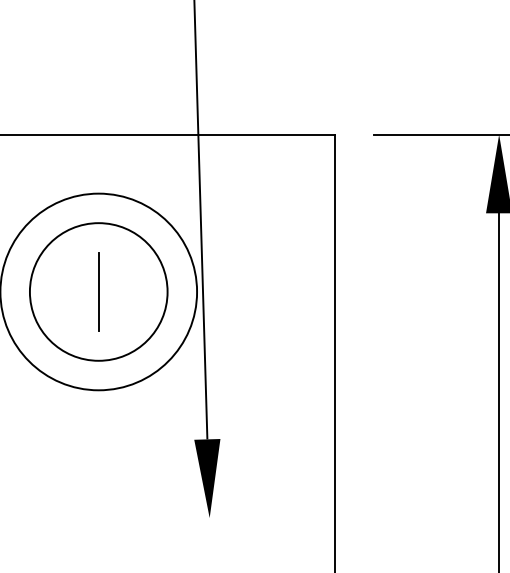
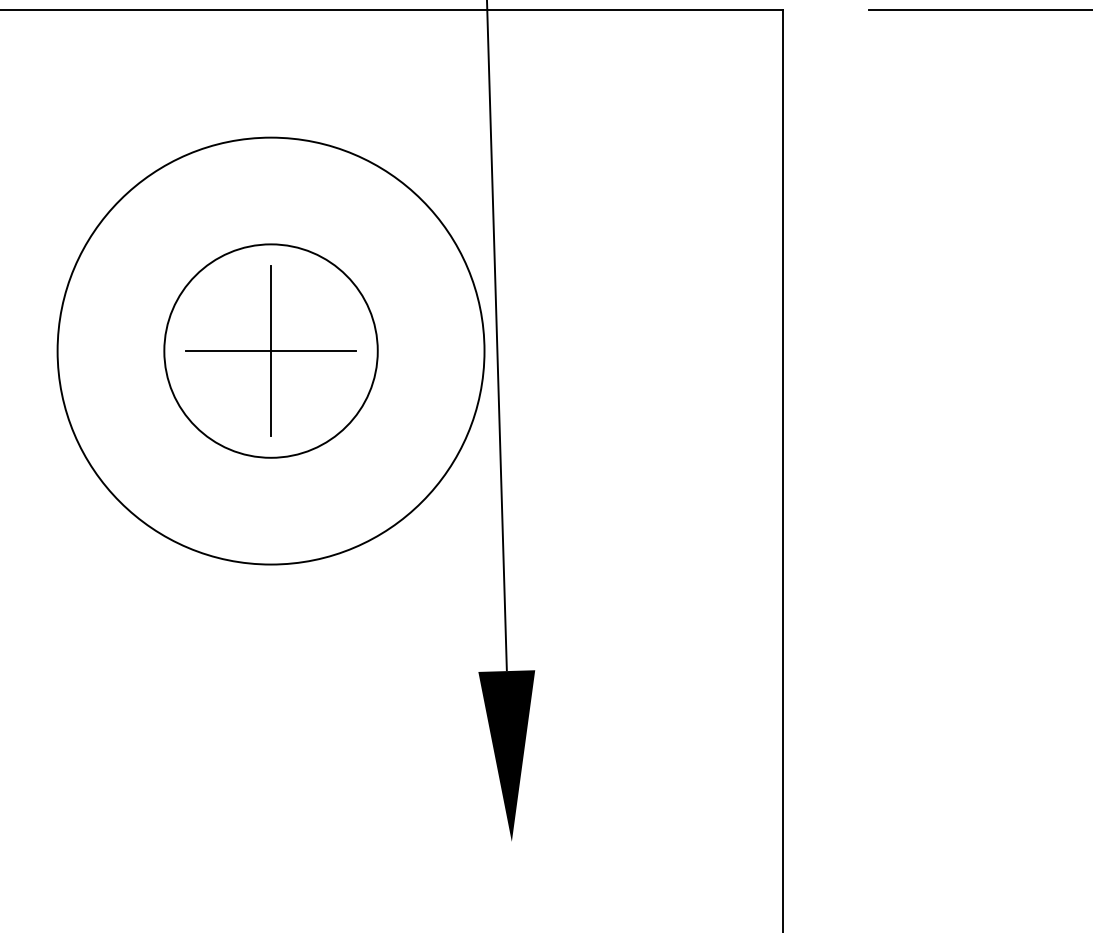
circle: (98, 291) -> (270, 350), size x0.71
line: (98, 291) -> (270, 350), added

